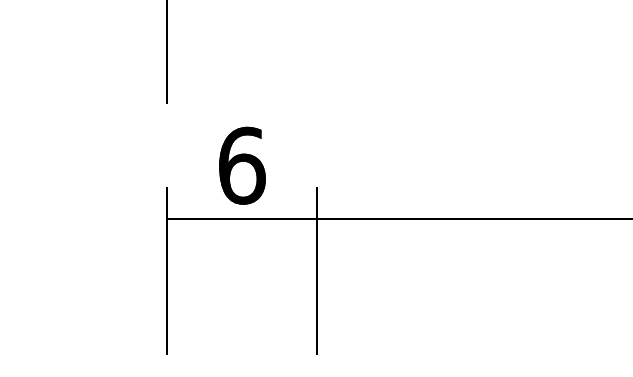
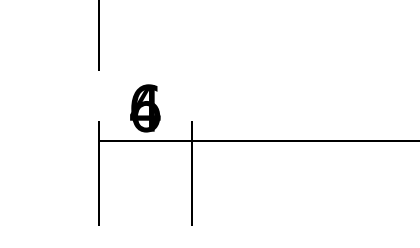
text: (242, 165) -> (145, 108), 6 -> 4

